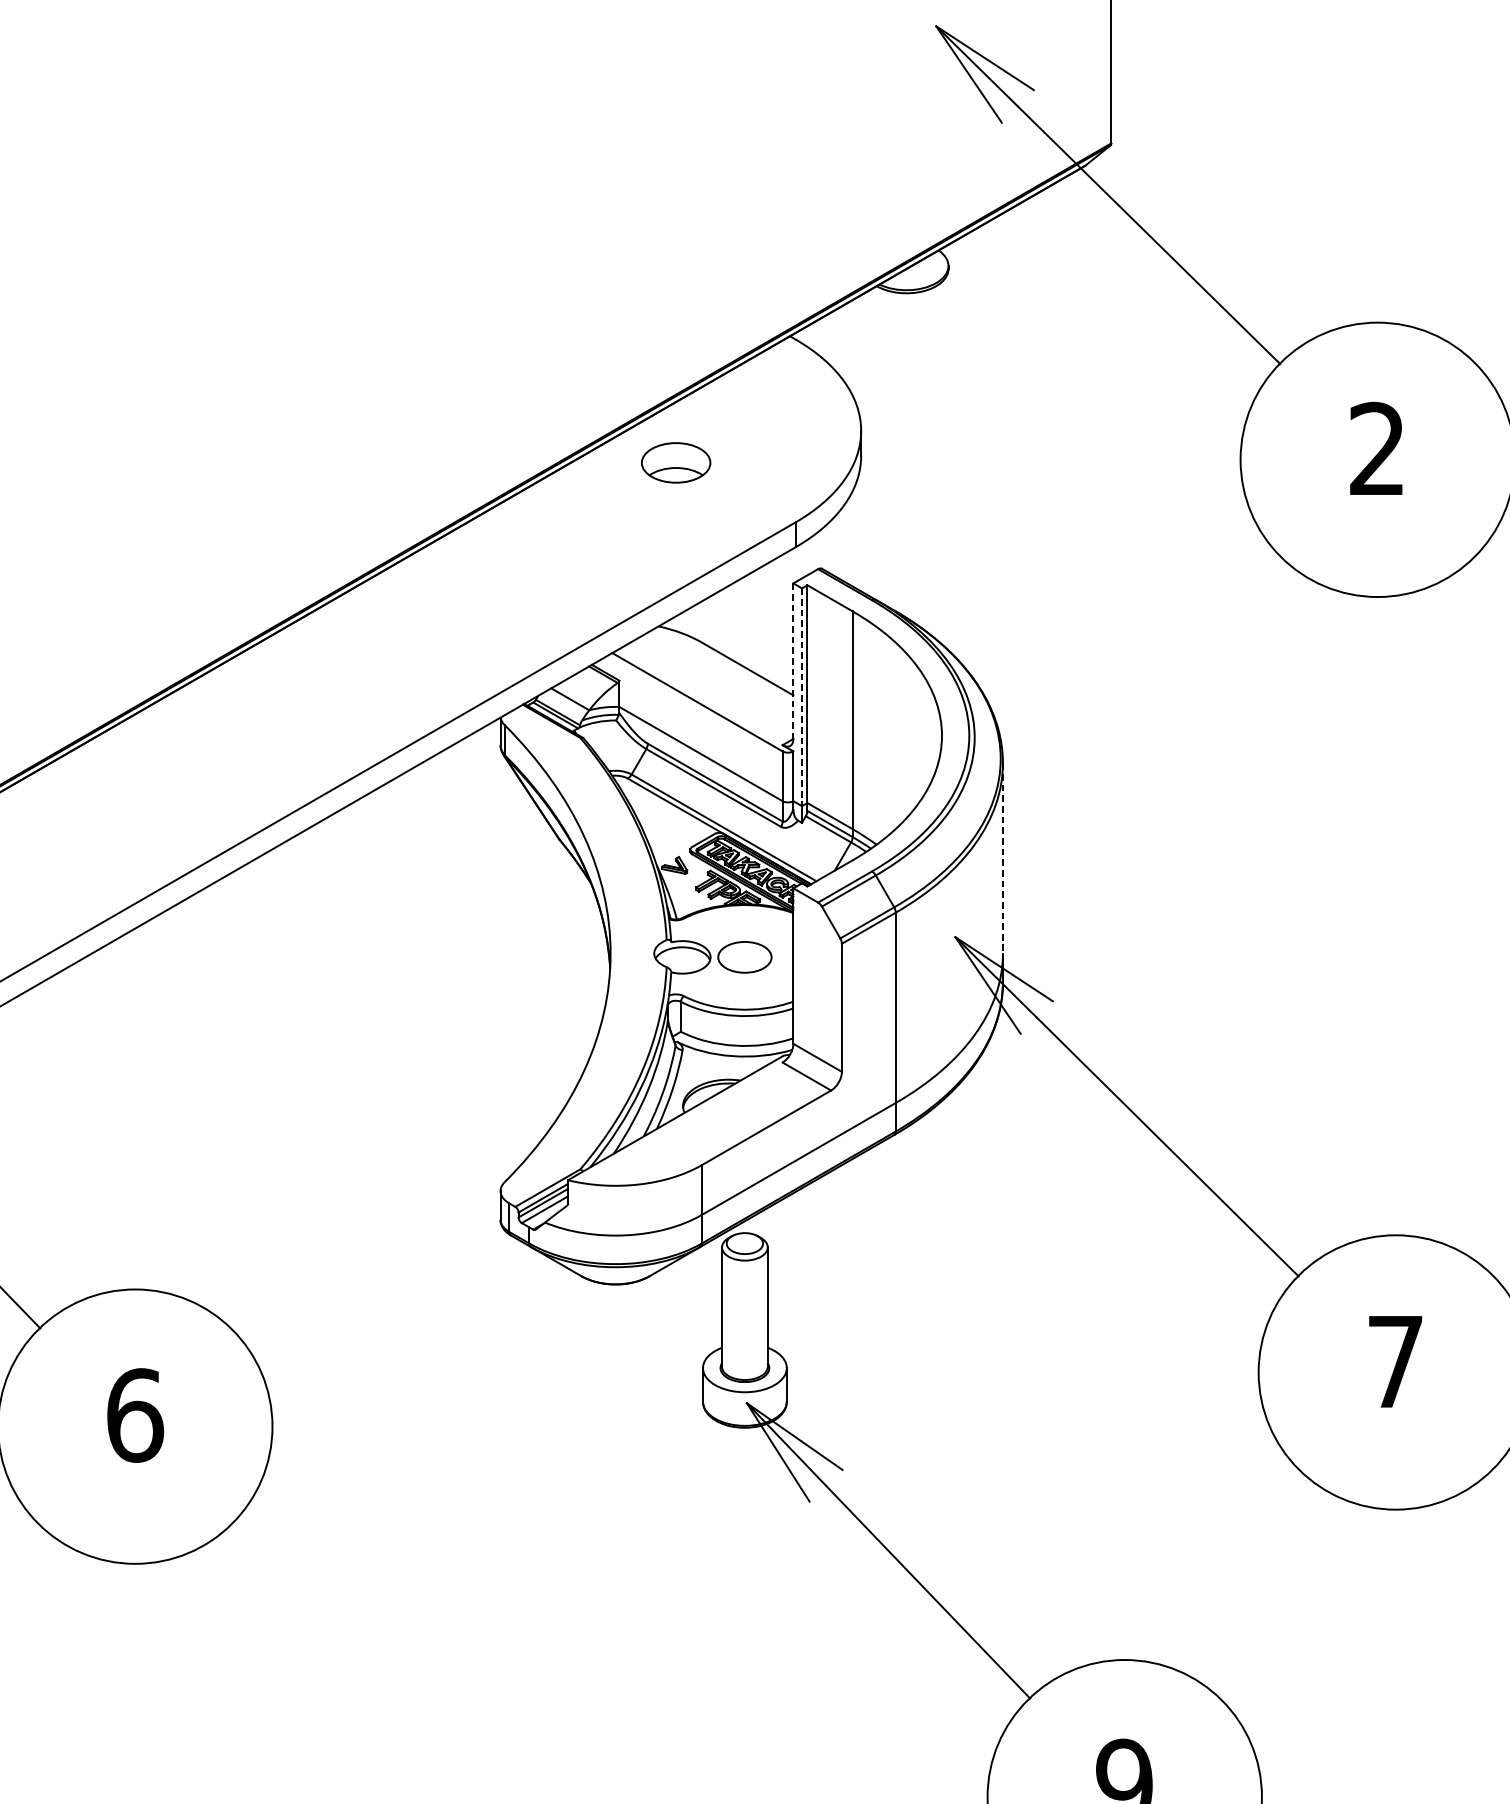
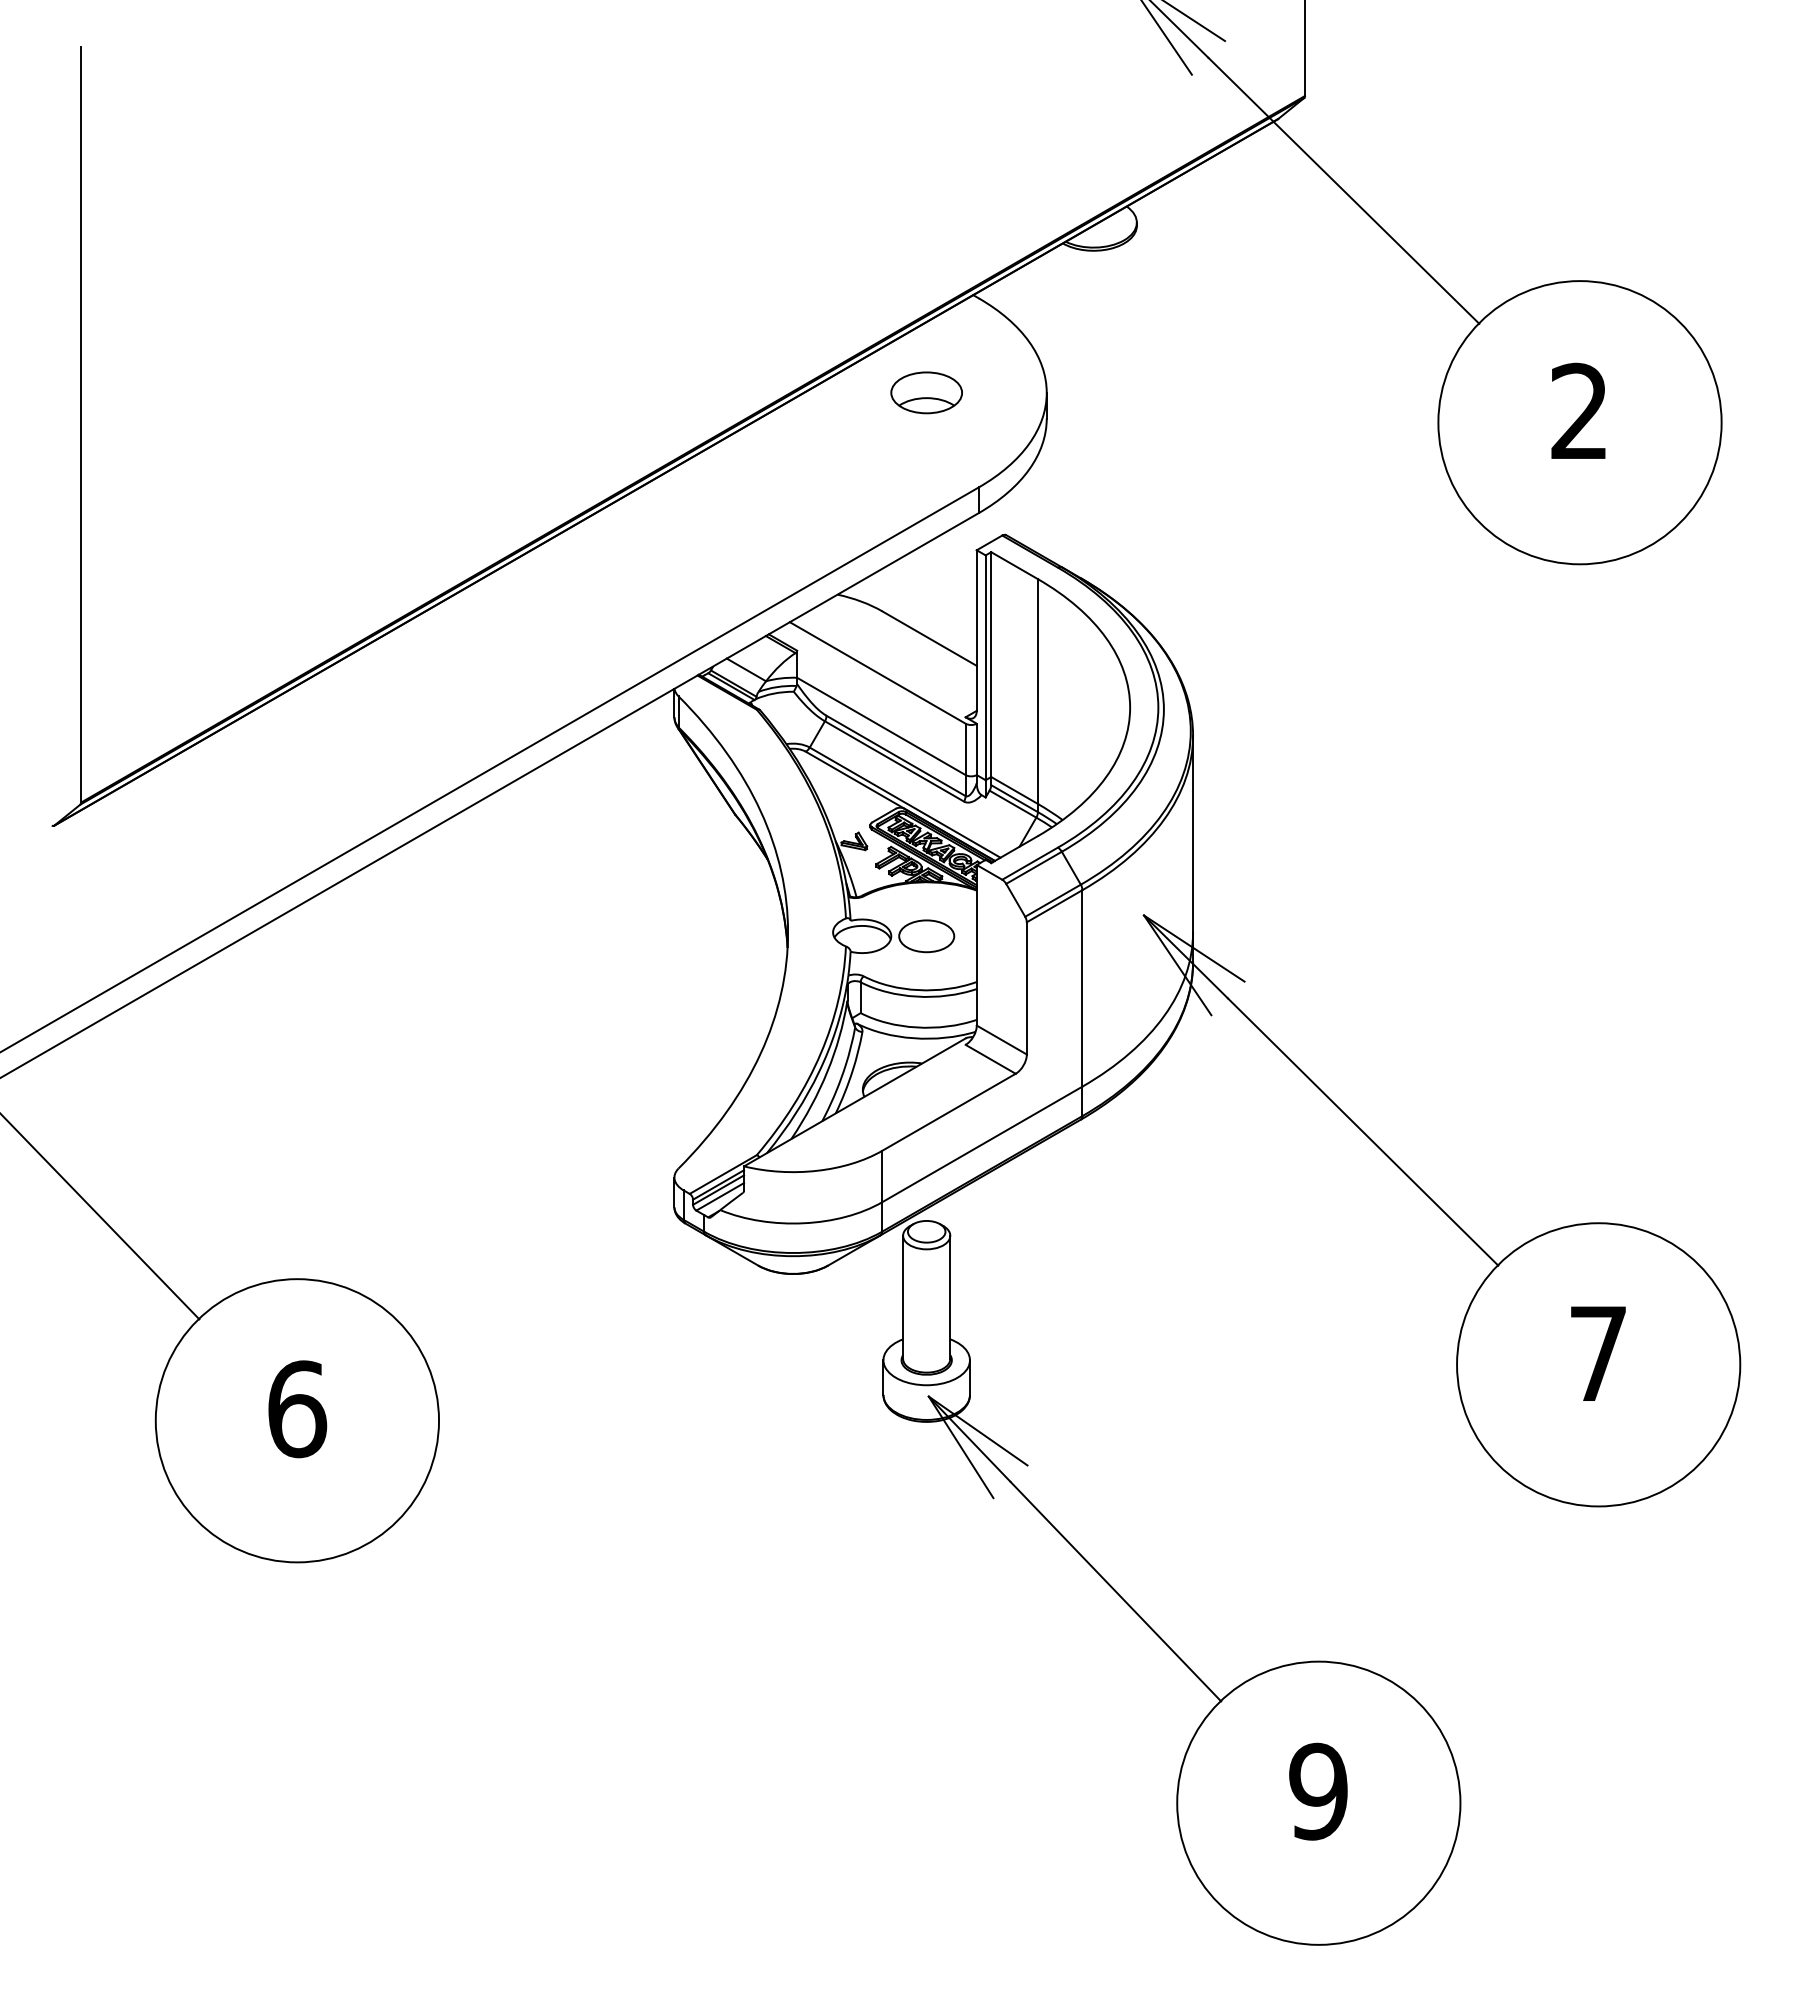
part: (675, 462) -> (926, 392), moved
line: (793, 662) -> (976, 631), dashed -> solid
line: (801, 697) -> (985, 668), dashed -> solid
line: (1003, 858) -> (1193, 834), dashed -> solid

